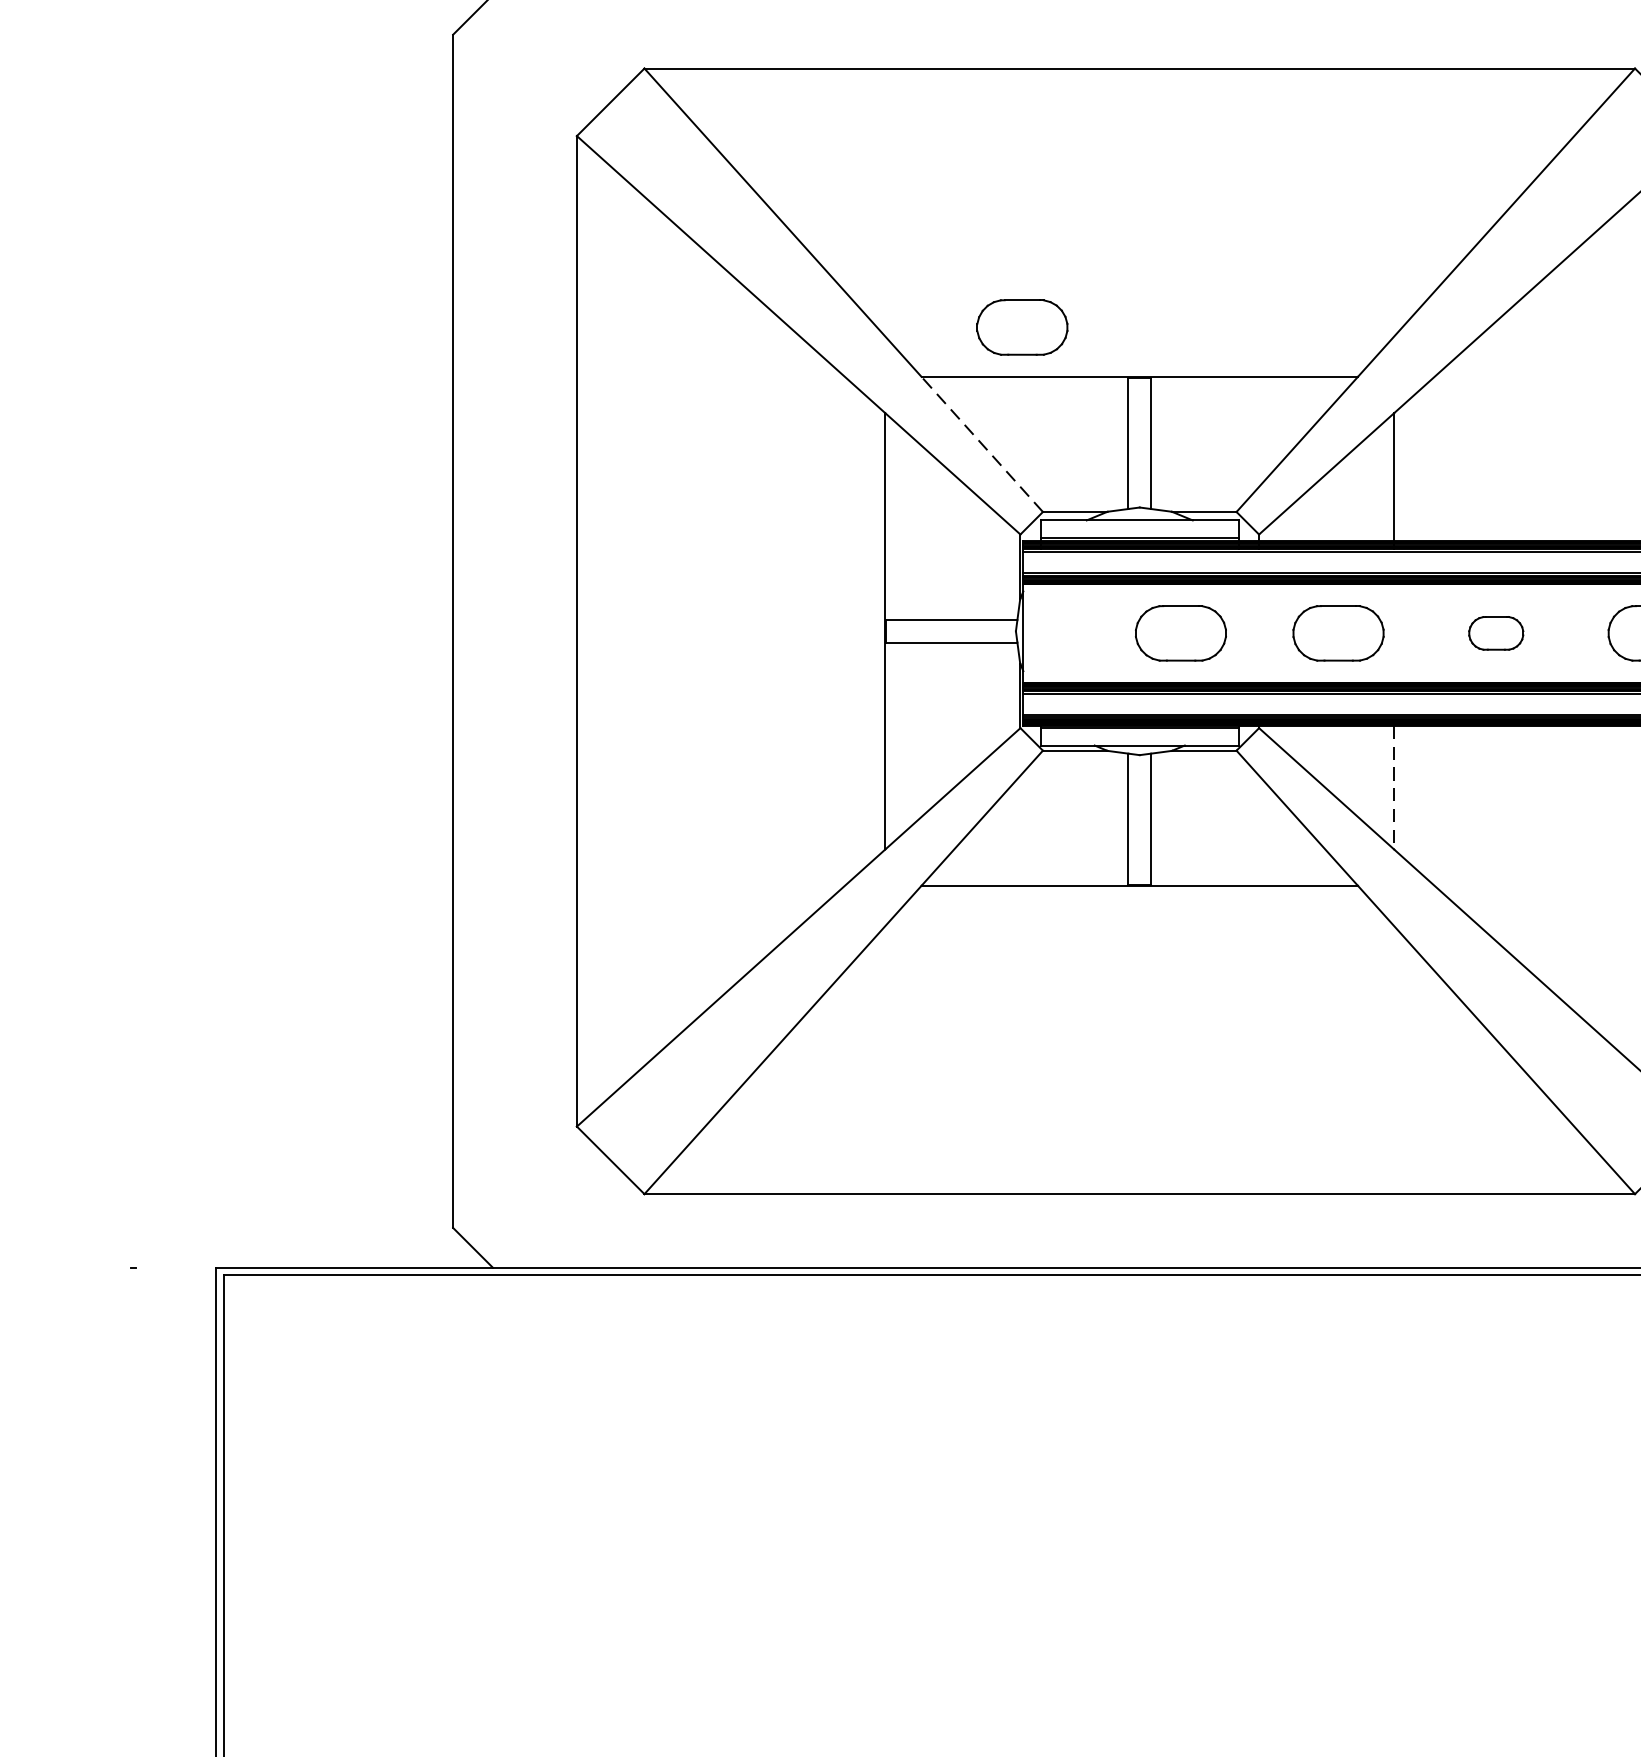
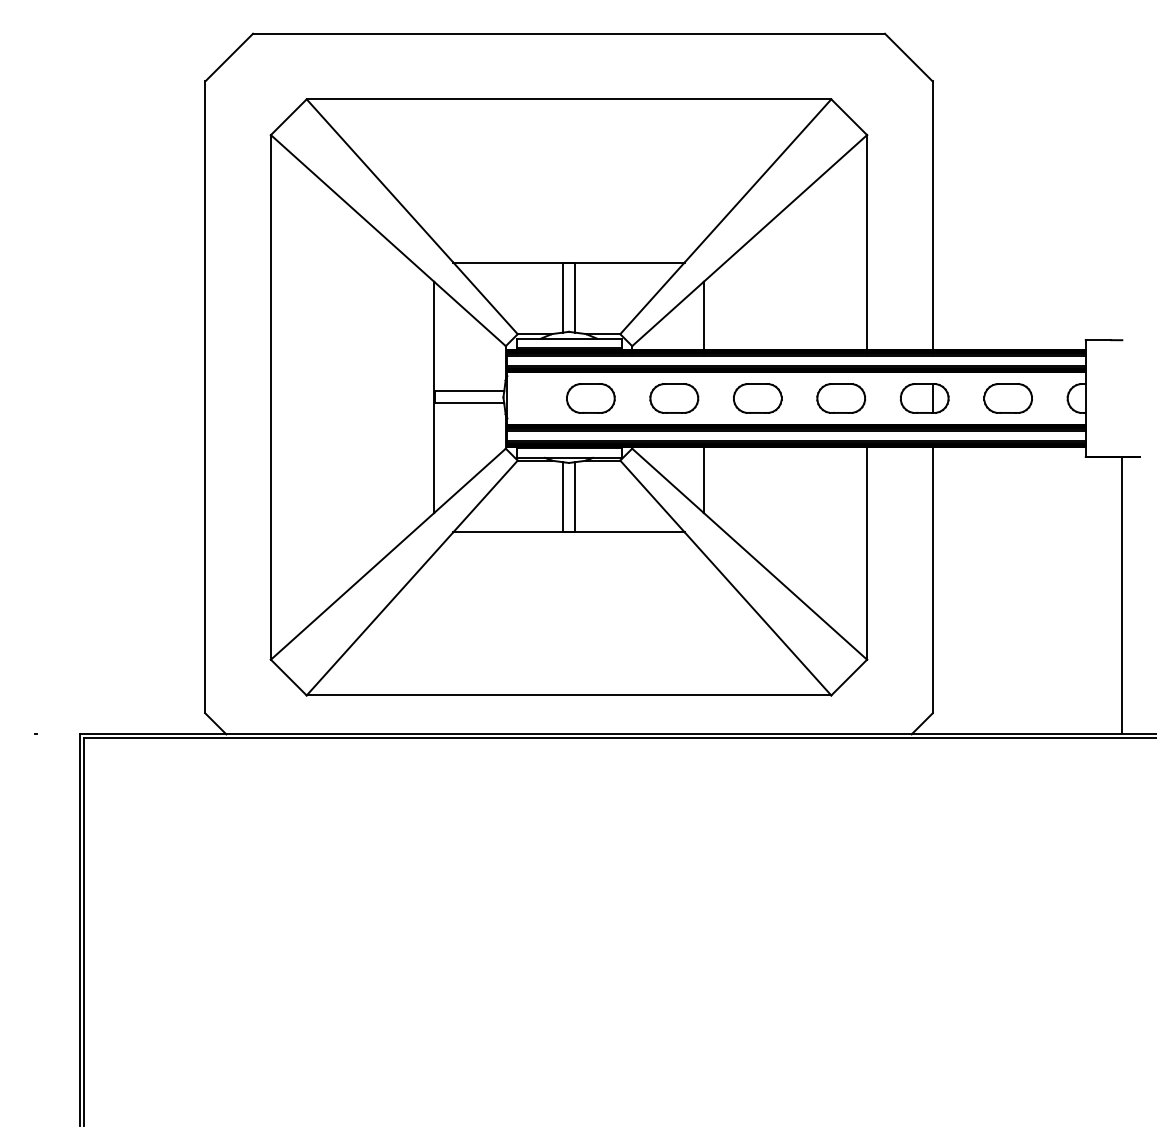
part: (1021, 327) -> (506, 236), removed
line: (982, 444) -> (485, 298), dashed -> solid
part: (1495, 633) -> (757, 398), size x1.67
line: (1393, 788) -> (703, 480), dashed -> solid

